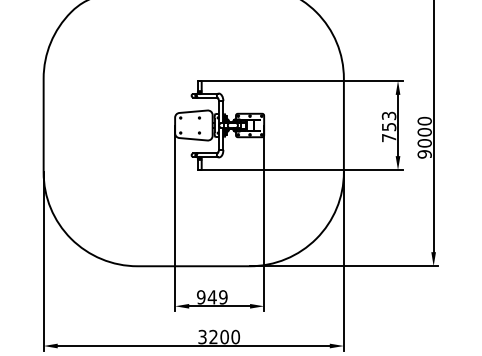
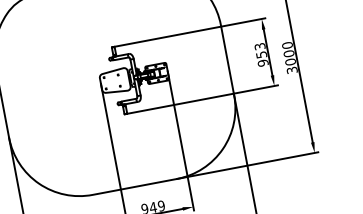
text: (388, 137) -> (262, 62), 753 -> 953
text: (424, 154) -> (292, 70), 9000 -> 3000

